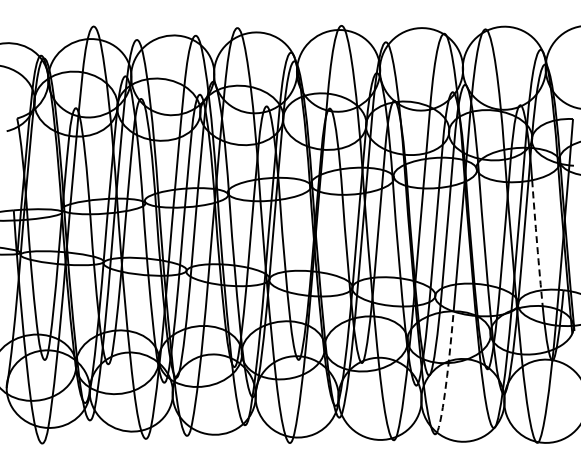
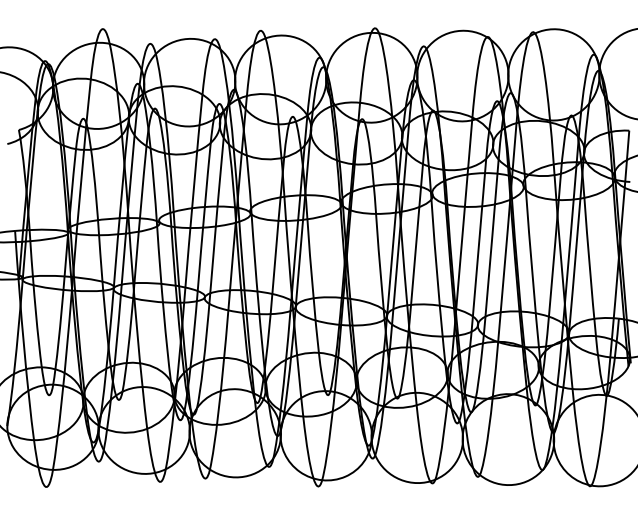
arc: (537, 244) -> (590, 268), dashed -> solid
arc: (447, 375) -> (491, 412), dashed -> solid

